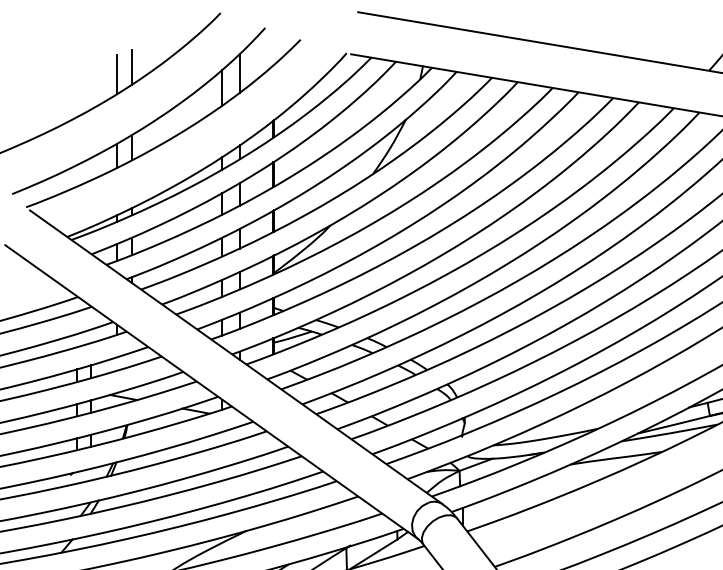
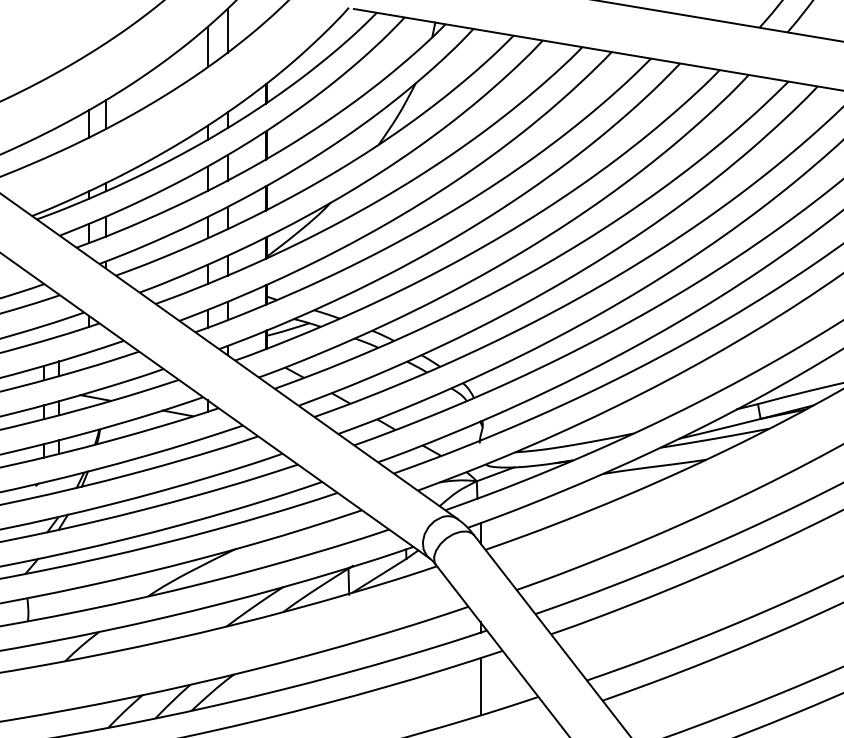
line: (132, 67) -> (105, 23), removed
line: (117, 74) -> (88, 31), removed

